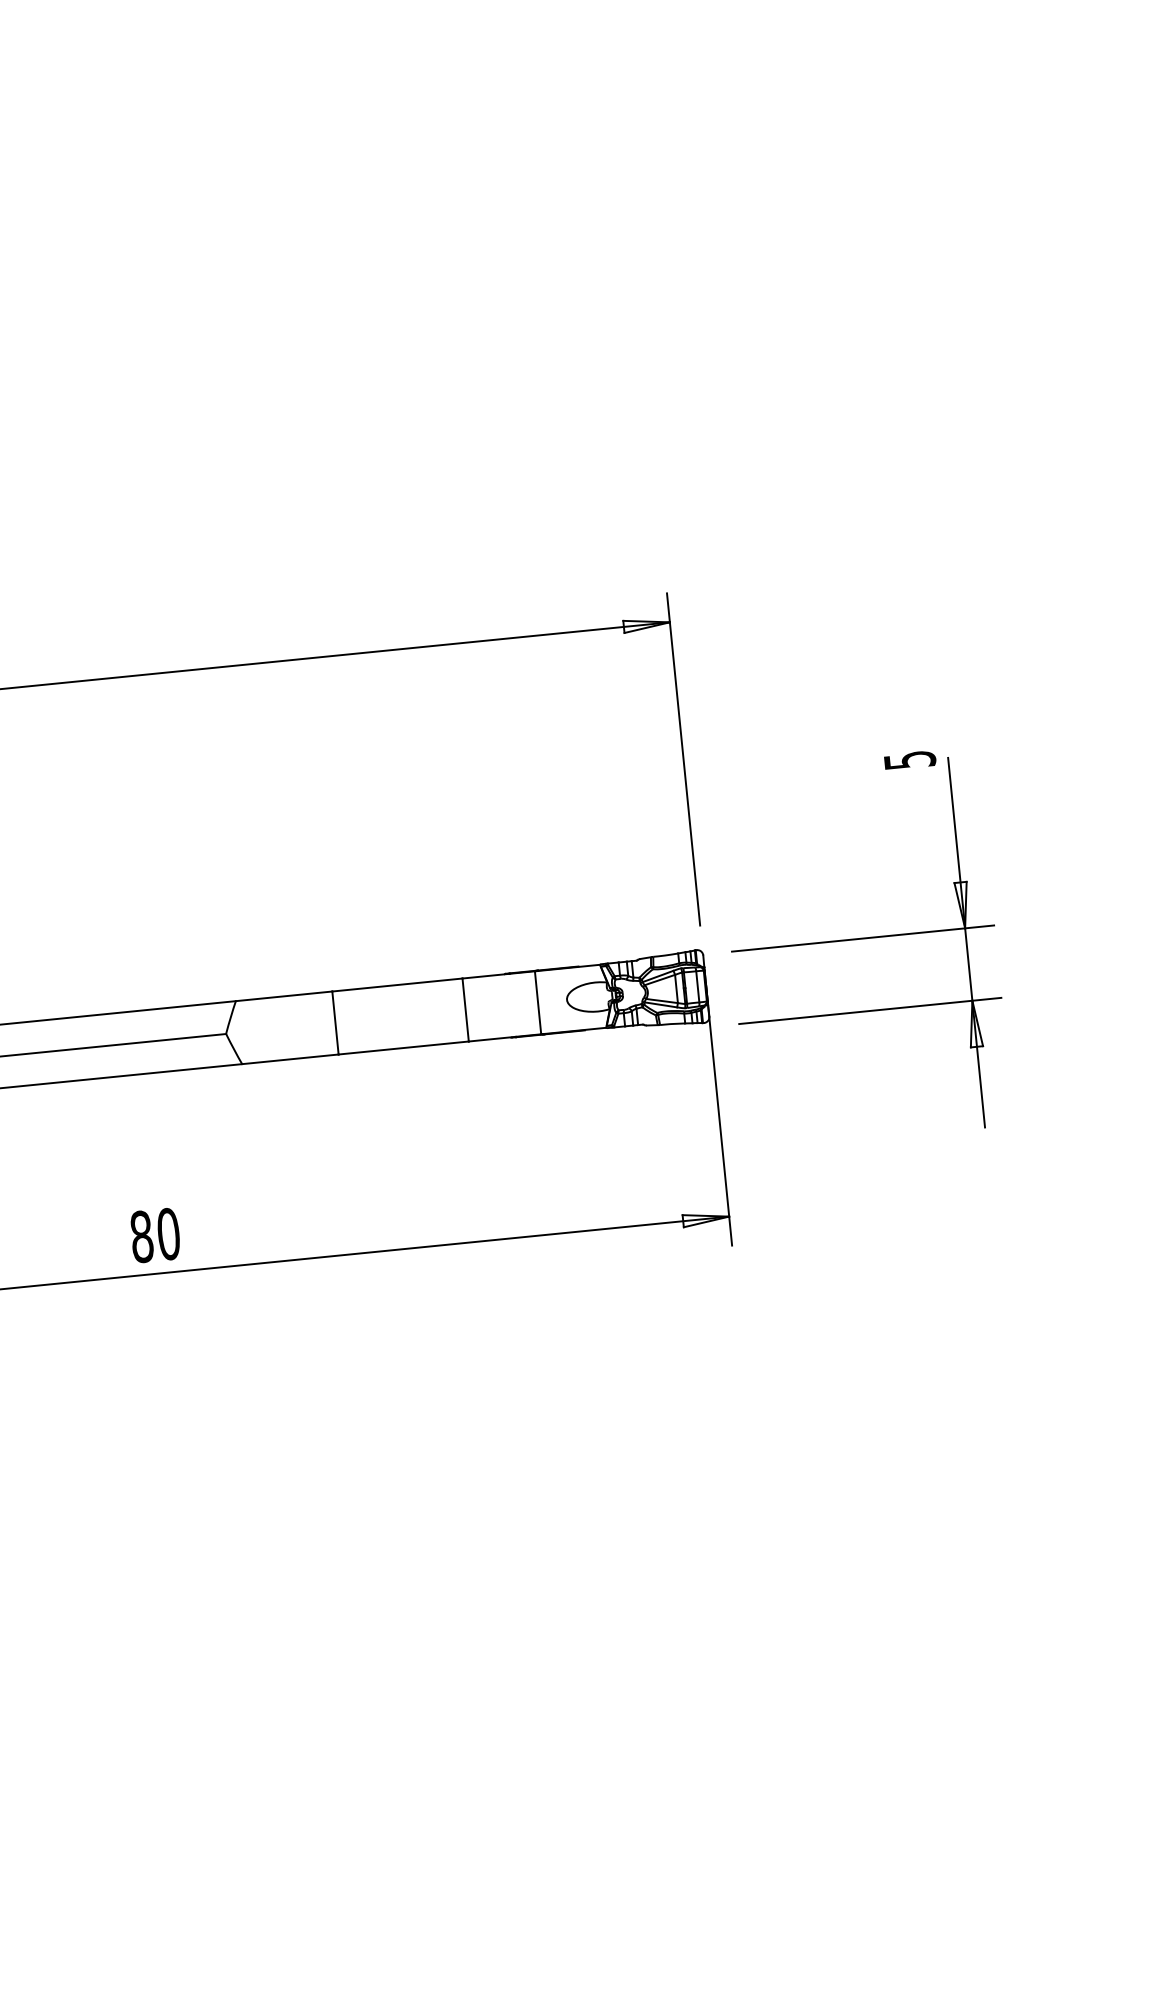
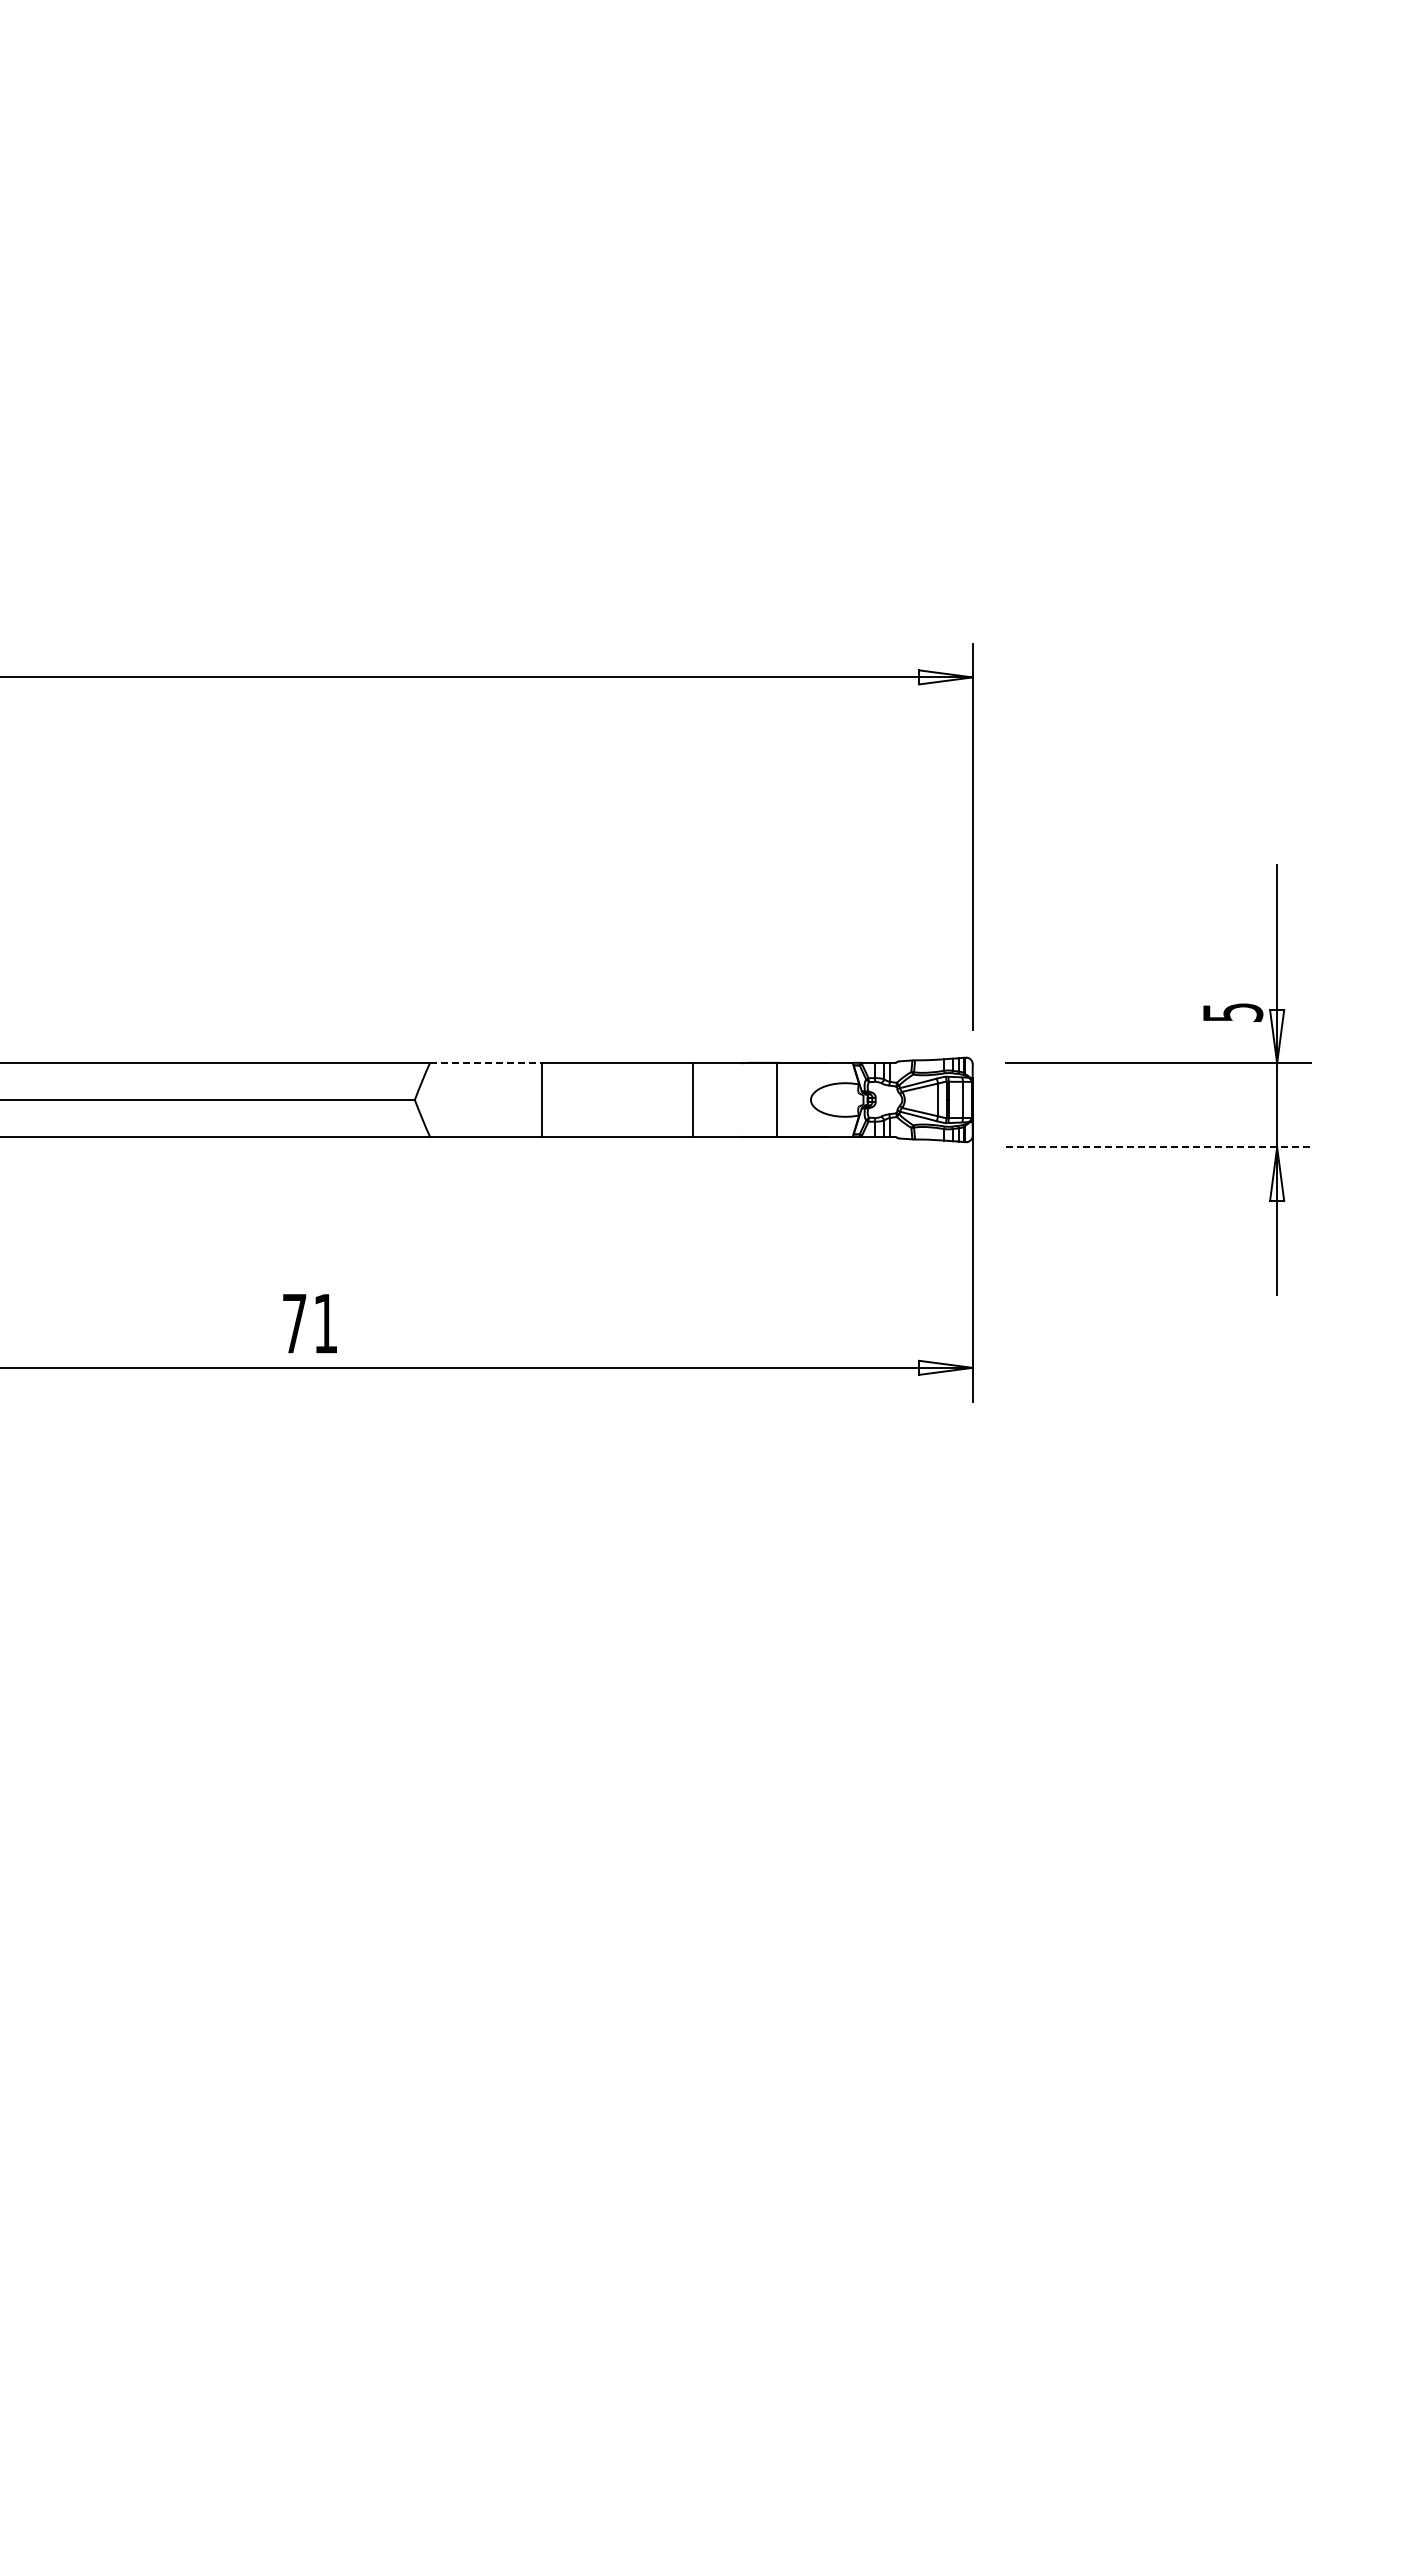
text: (910, 760) -> (1233, 1012), moved
line: (284, 996) -> (486, 1063), solid -> dashed
line: (871, 1010) -> (1159, 1147), solid -> dashed
text: (155, 1235) -> (310, 1323), 80 -> 71

